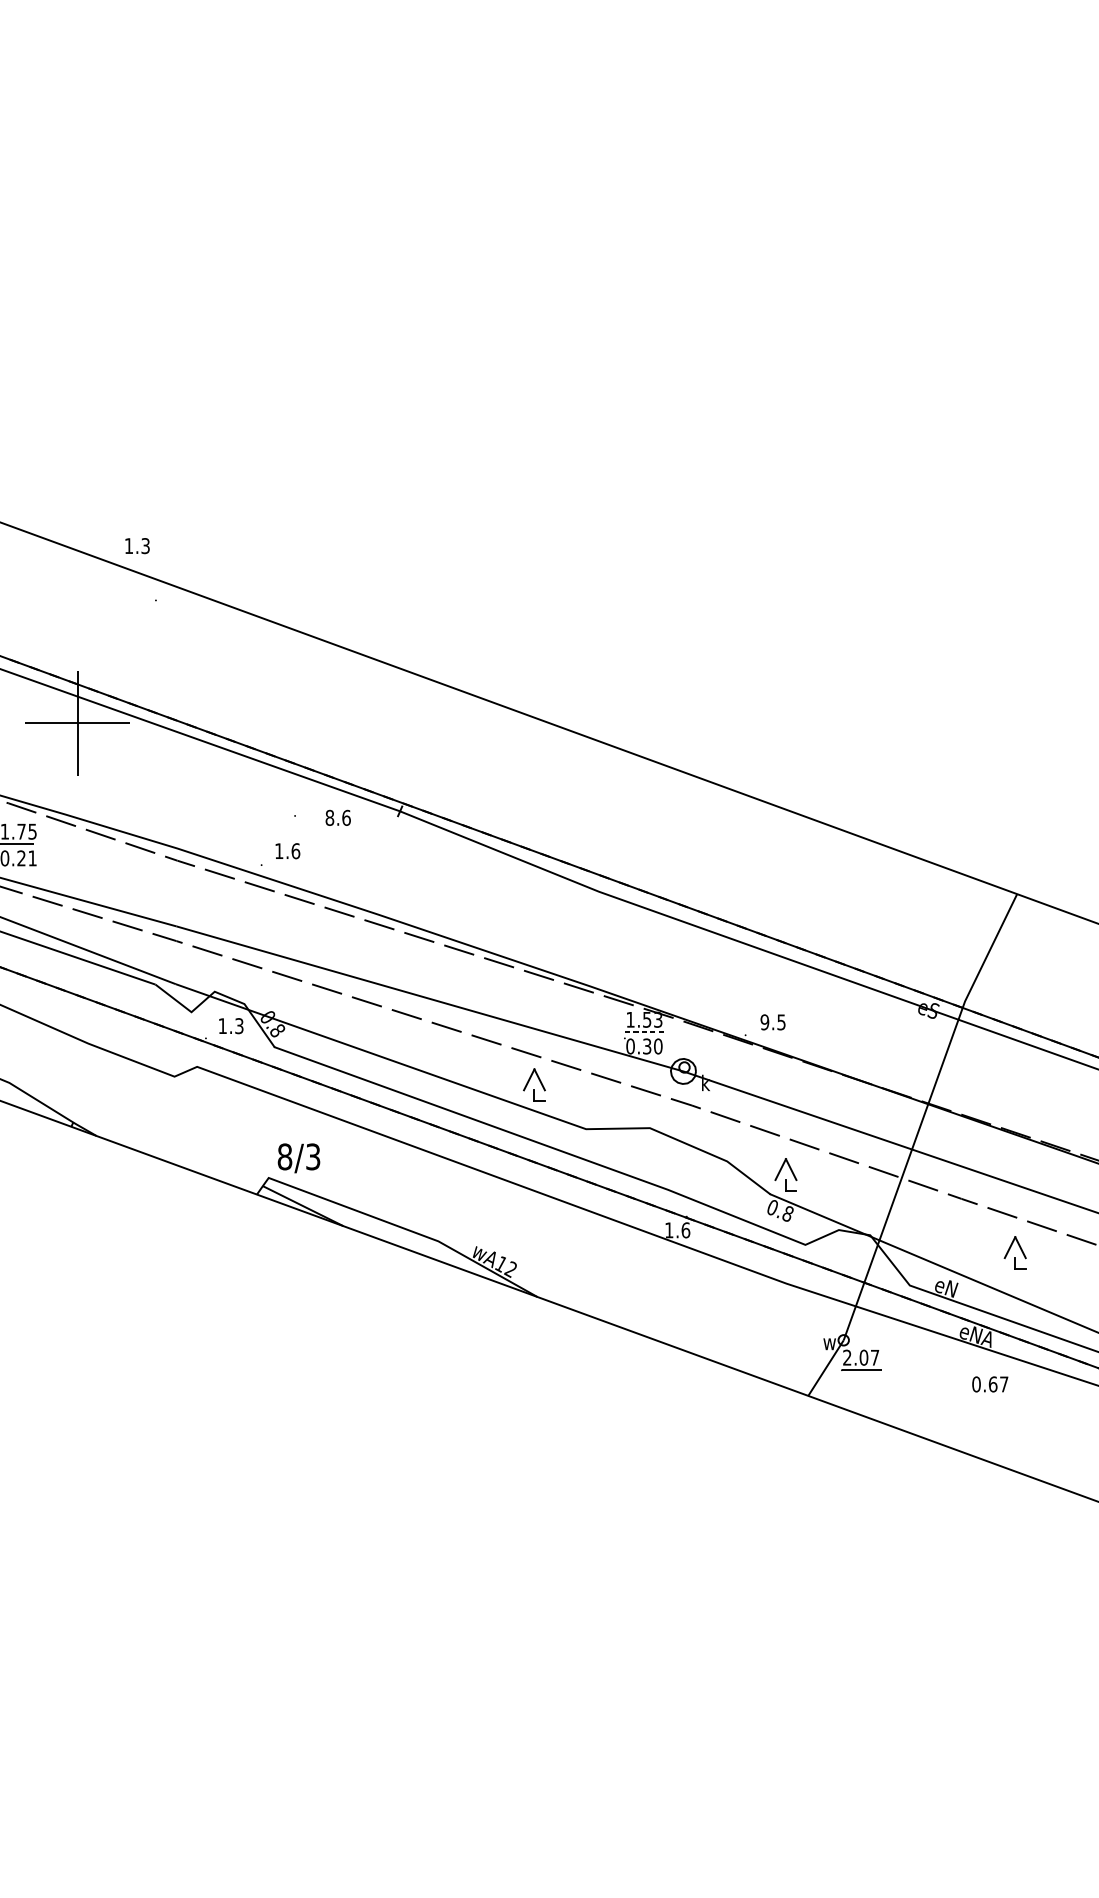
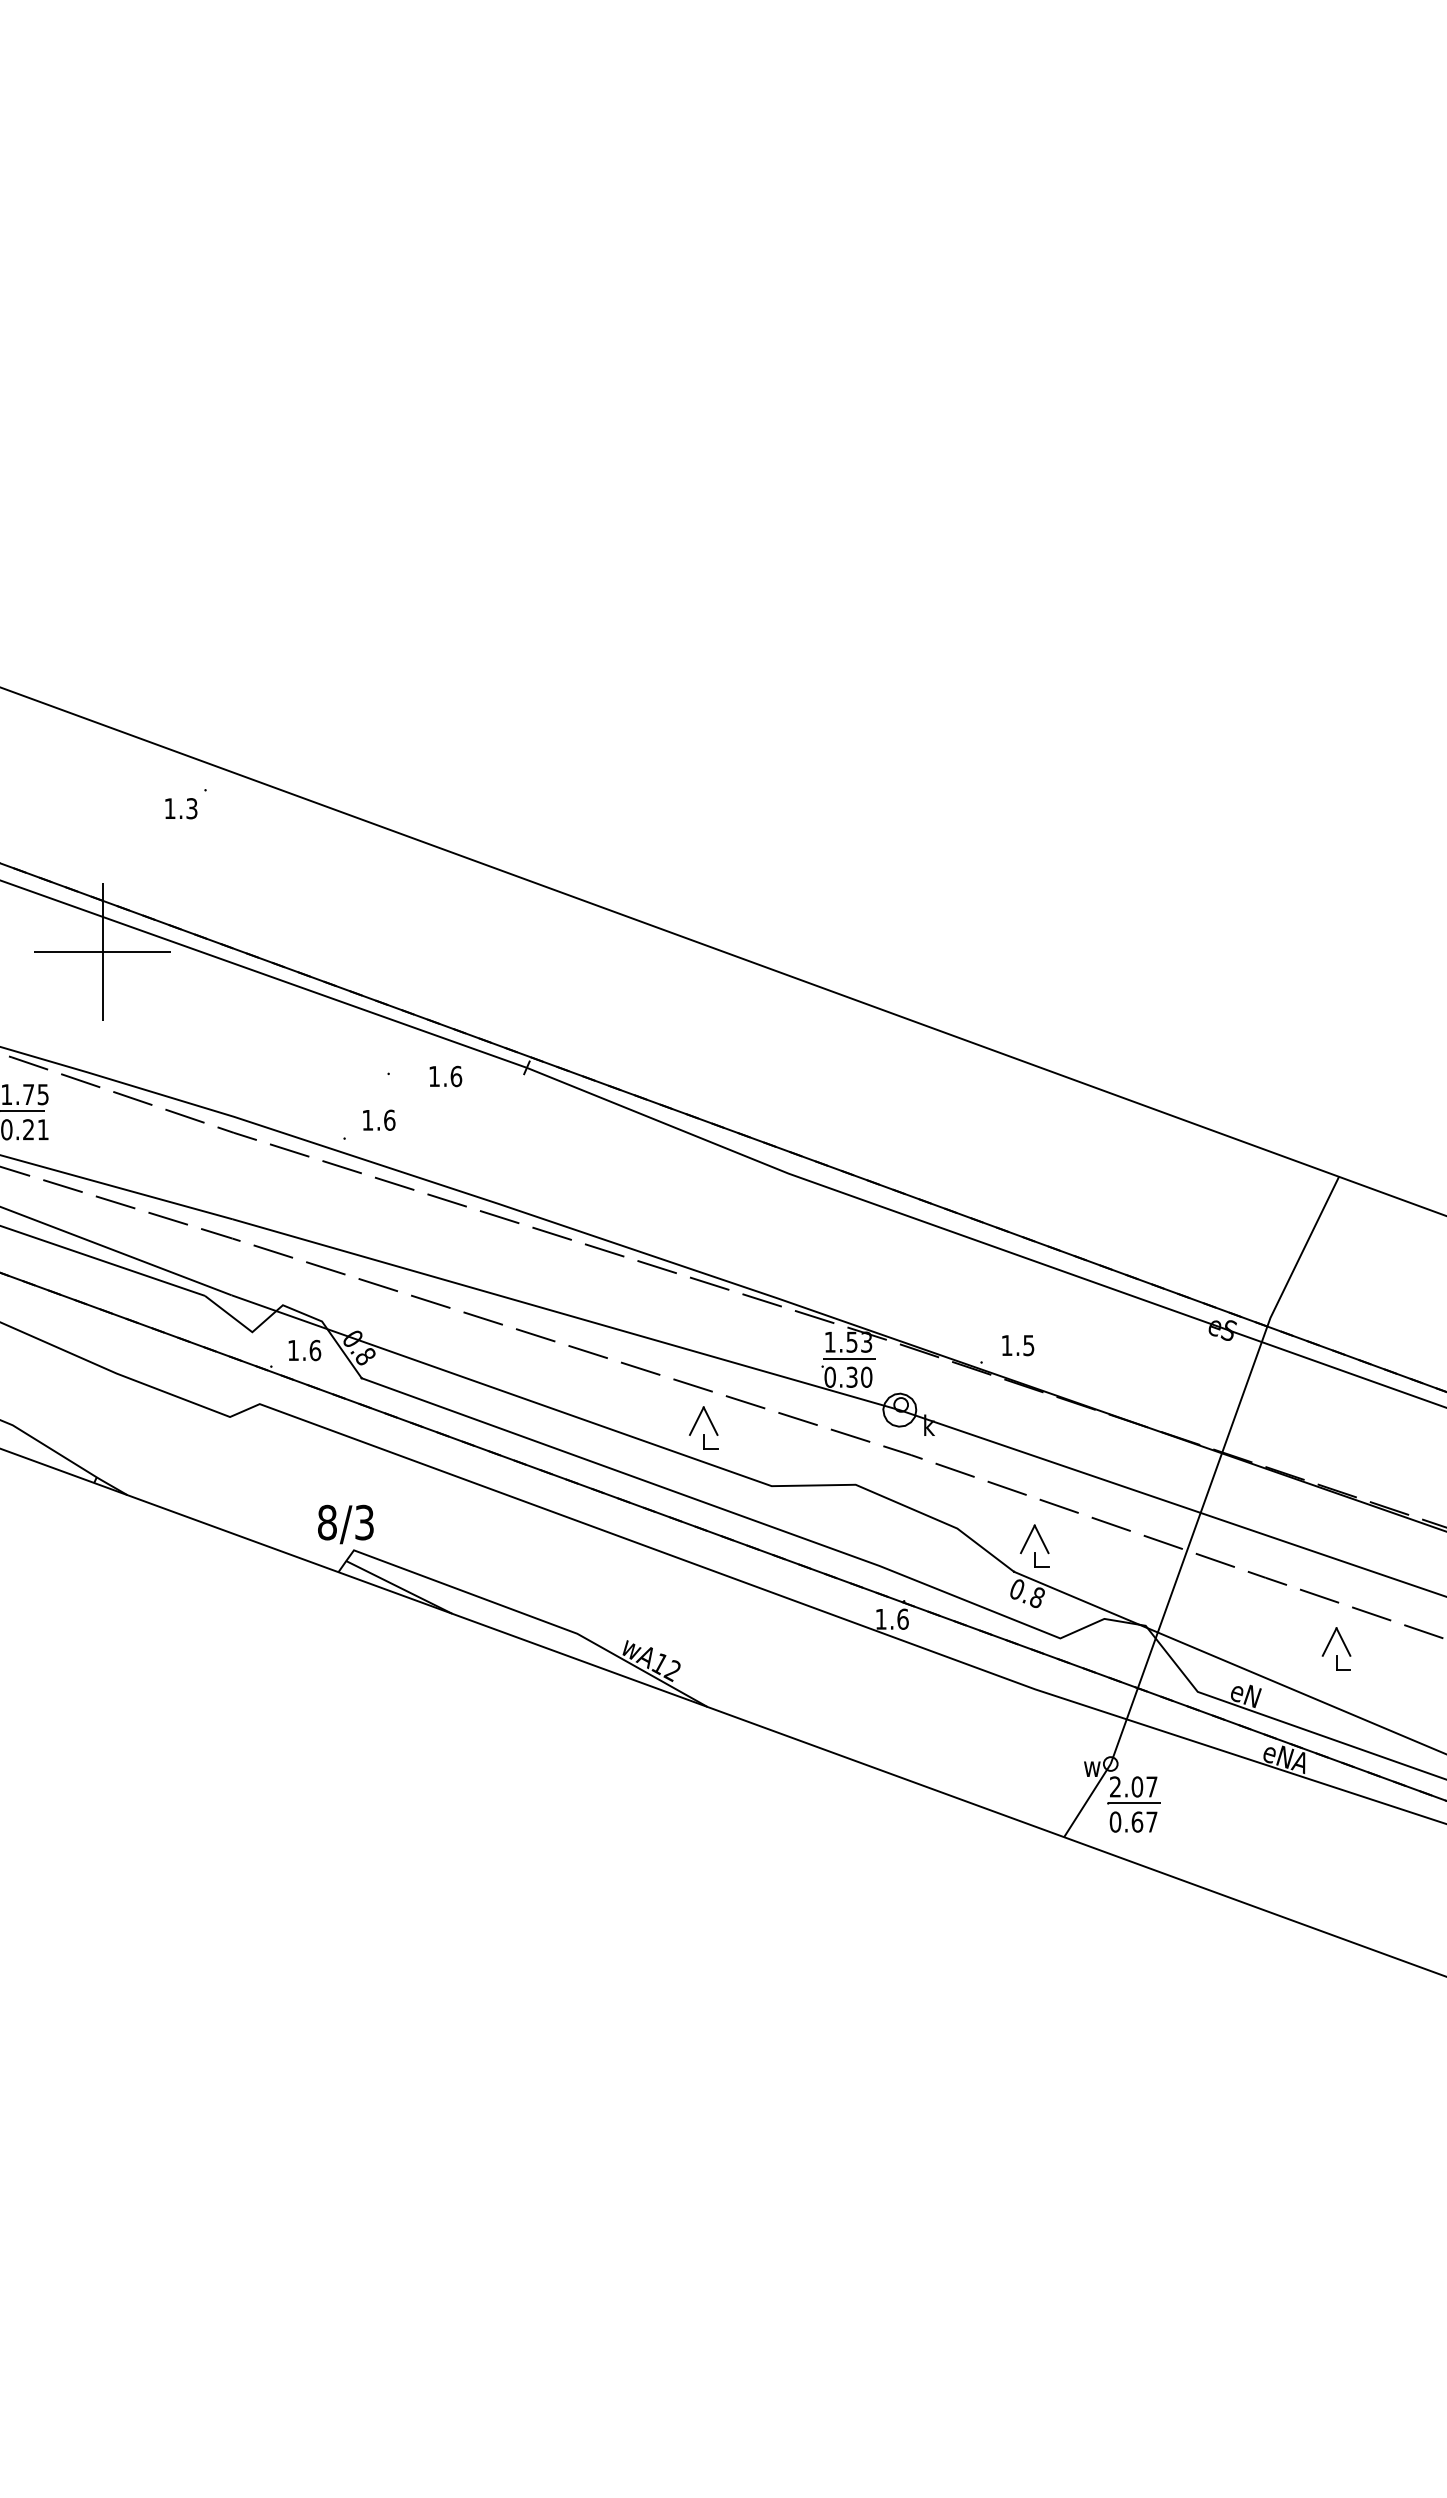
text: (137, 545) -> (181, 808), moved
text: (329, 817) -> (434, 1076), 8.6 -> 1.6
text: (764, 1022) -> (1006, 1345), 9.5 -> 1.5
text: (239, 1026) -> (315, 1350), 1.3 -> 1.6
line: (645, 1032) -> (849, 1358), dashed -> solid
text: (298, 1158) -> (345, 1524), moved
text: (990, 1383) -> (1133, 1821), moved

